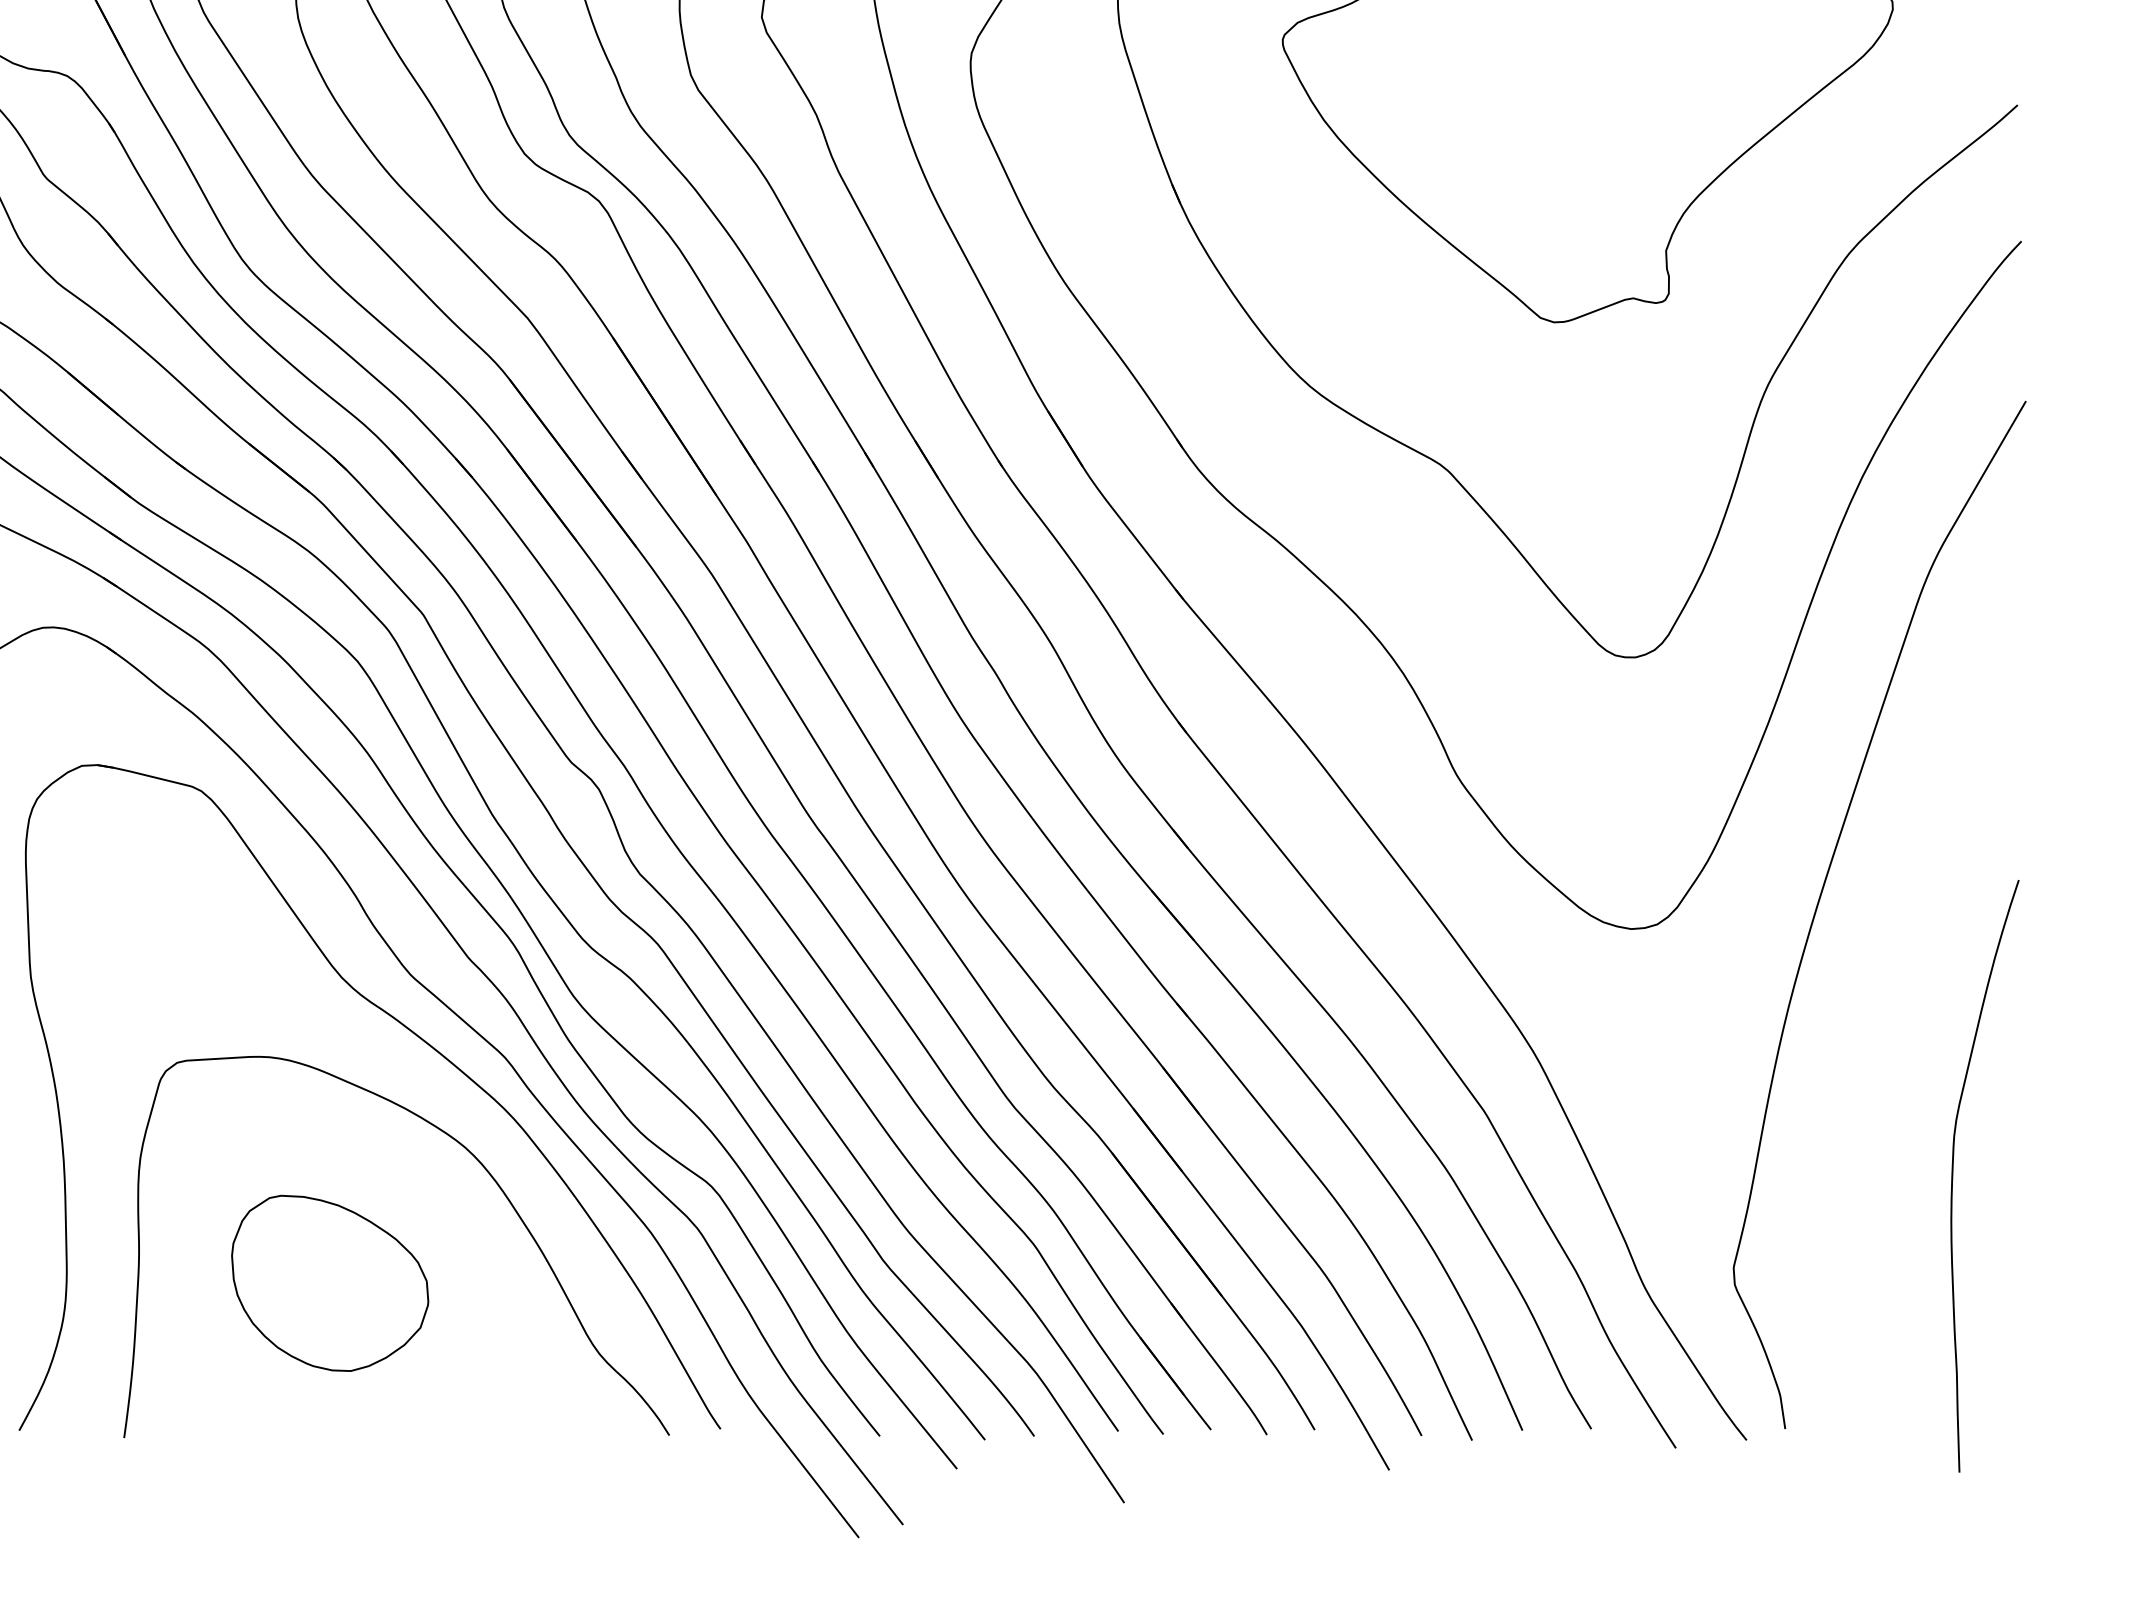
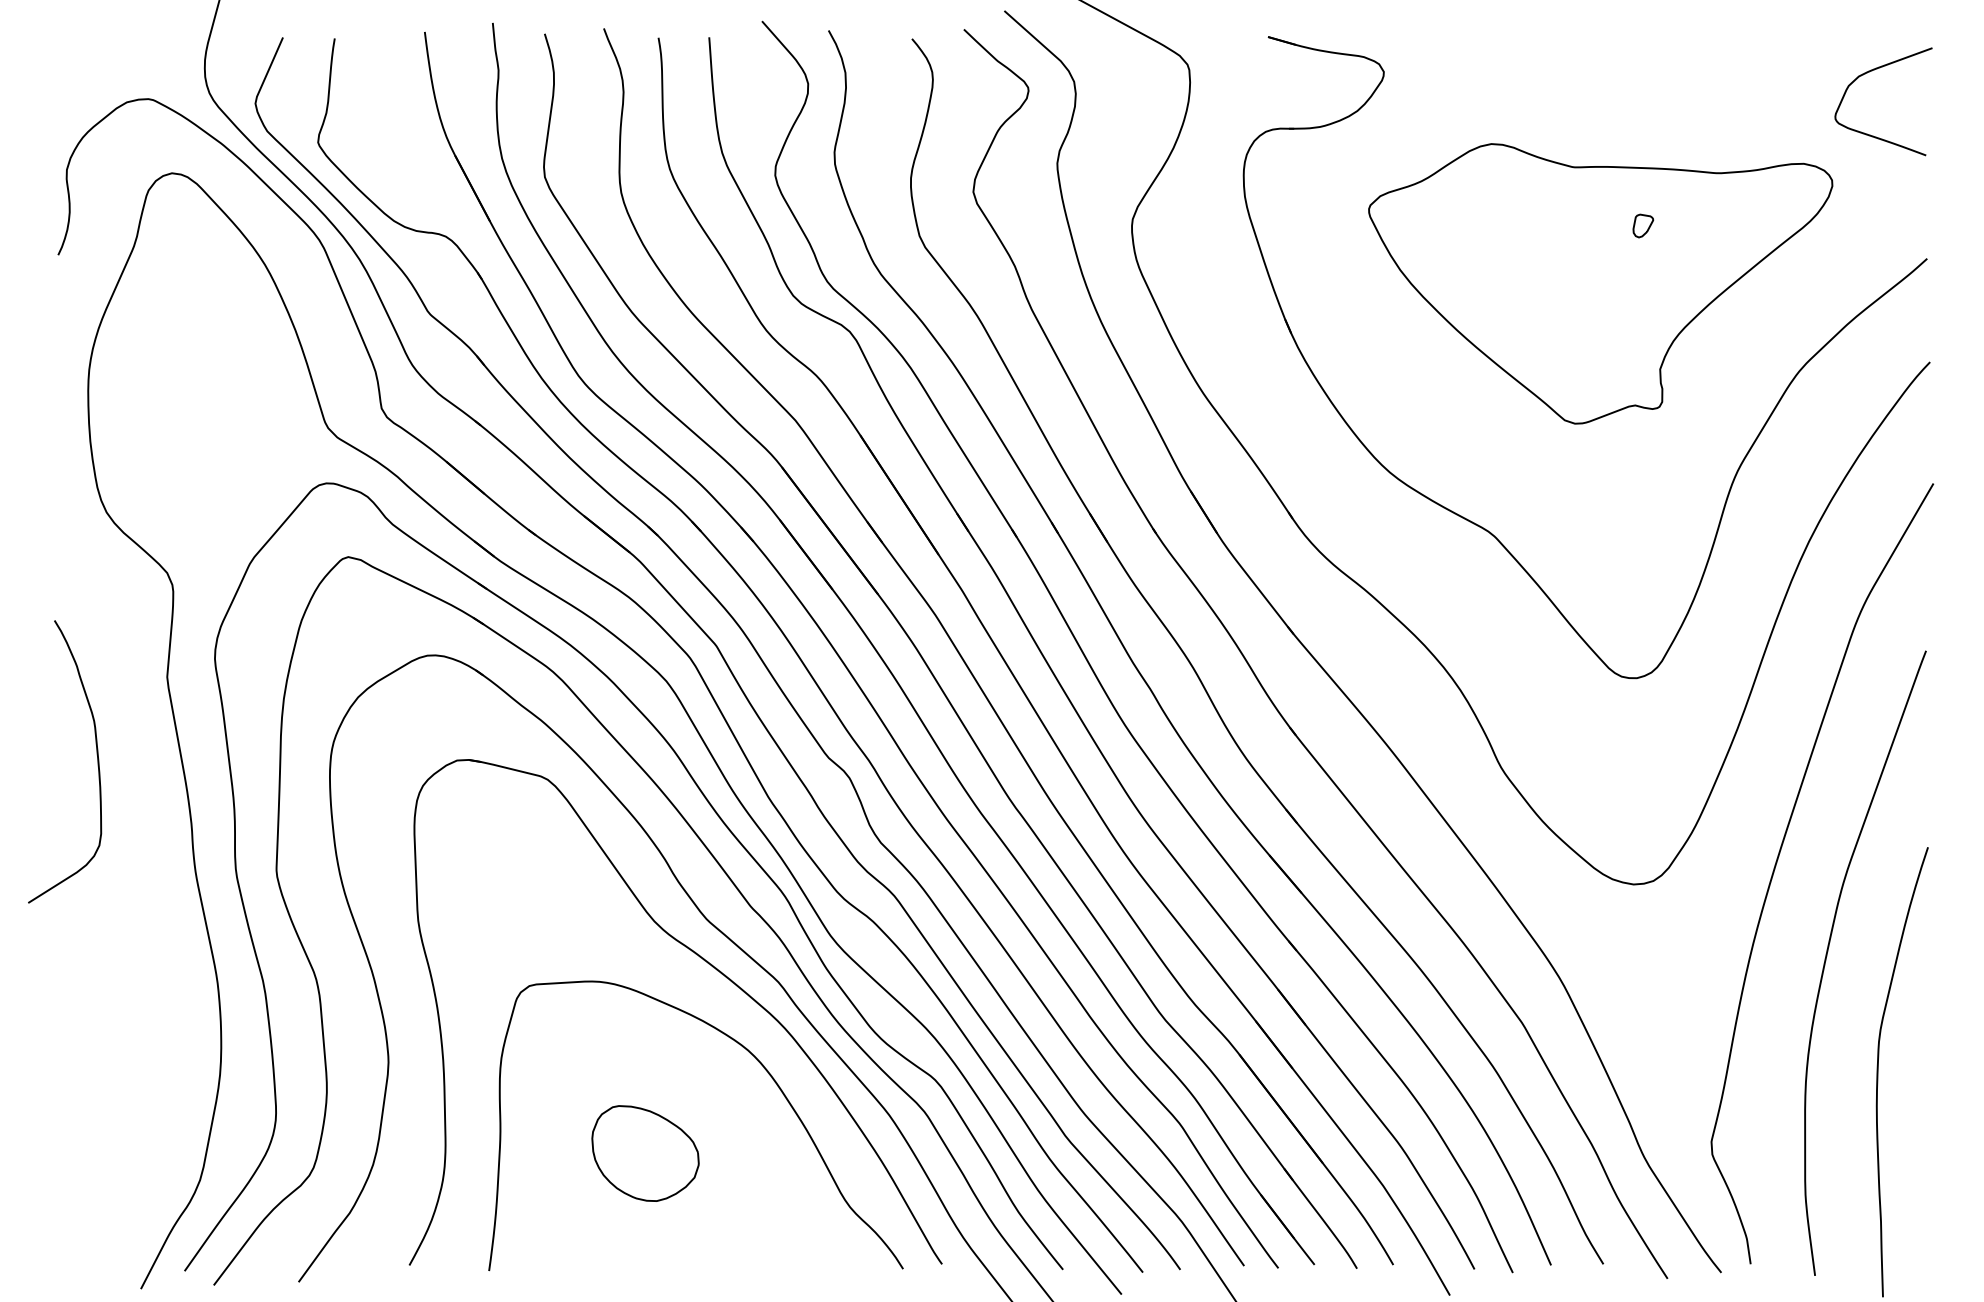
part: (1644, 61) -> (1643, 225), added
curve: (1886, 1023) -> (1827, 956), added
part: (330, 1283) -> (645, 1153), size x0.71

